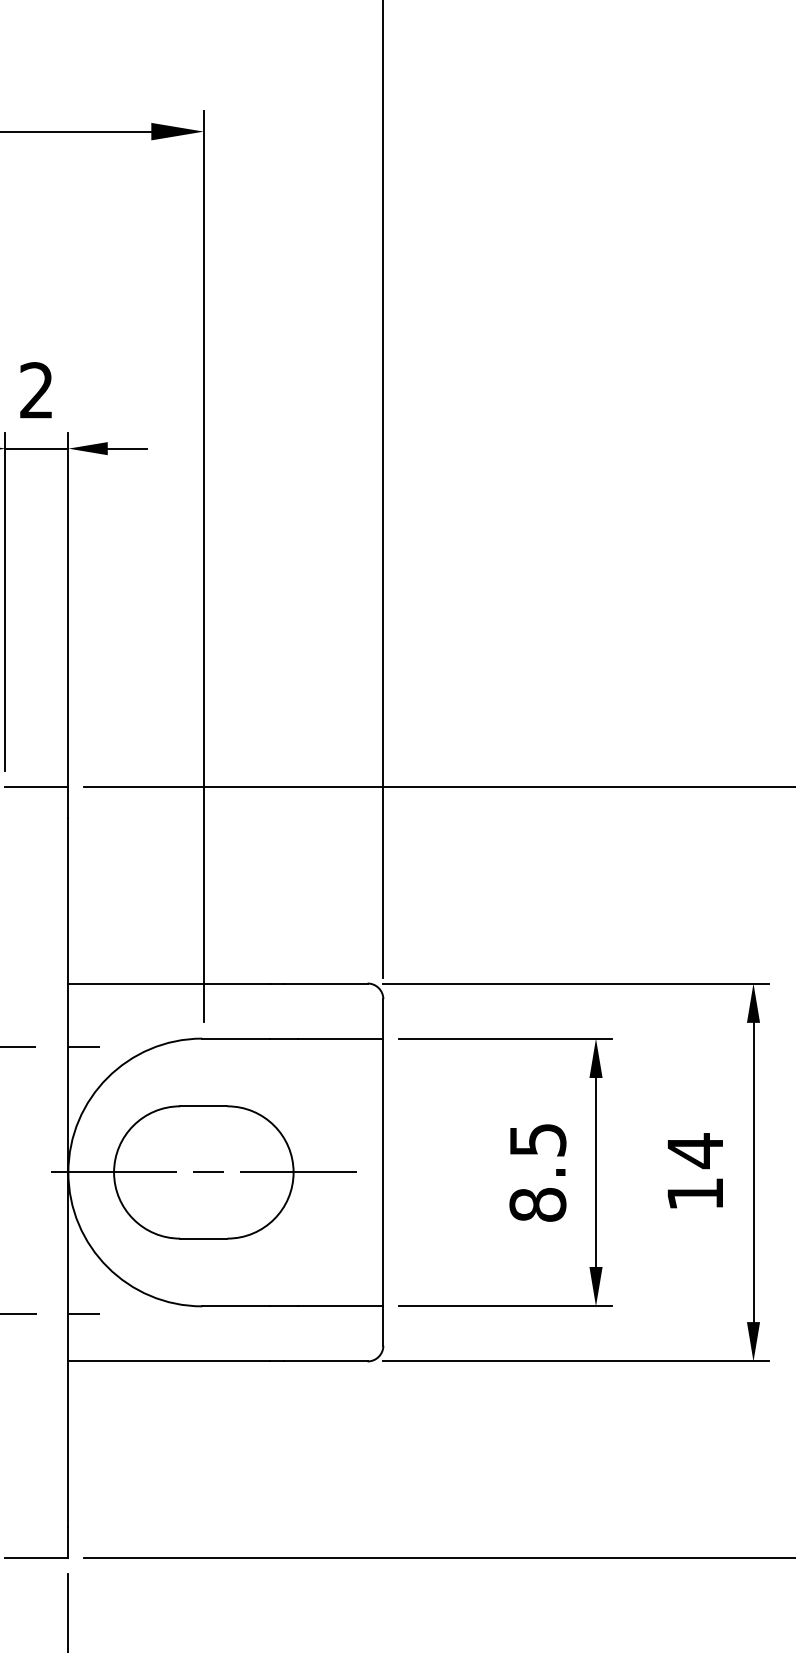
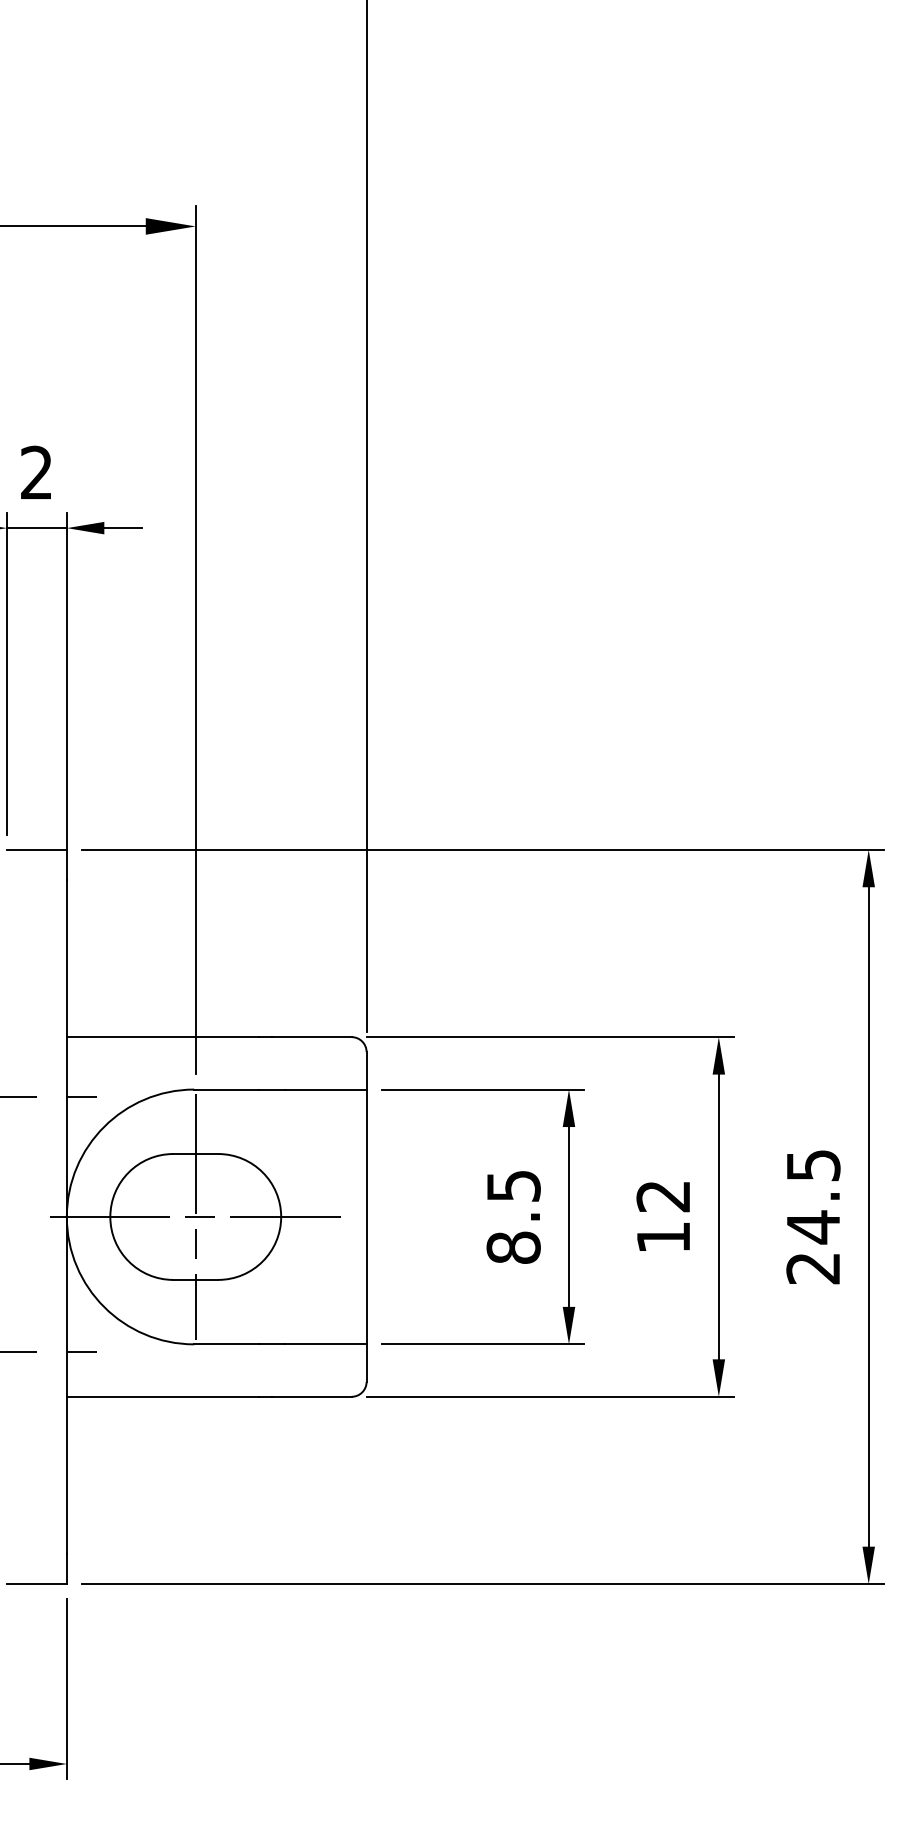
text: (694, 1150) -> (662, 1196), 14 -> 12
line: (203, 1171) -> (195, 1216), added

